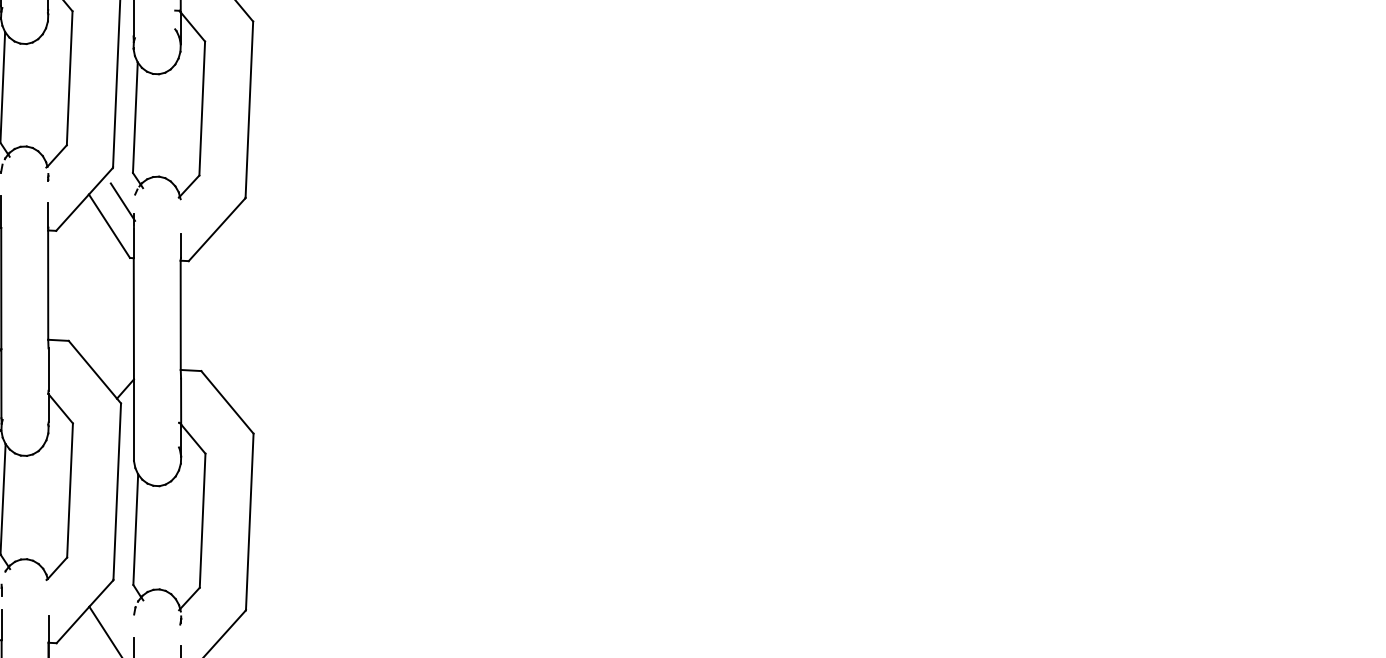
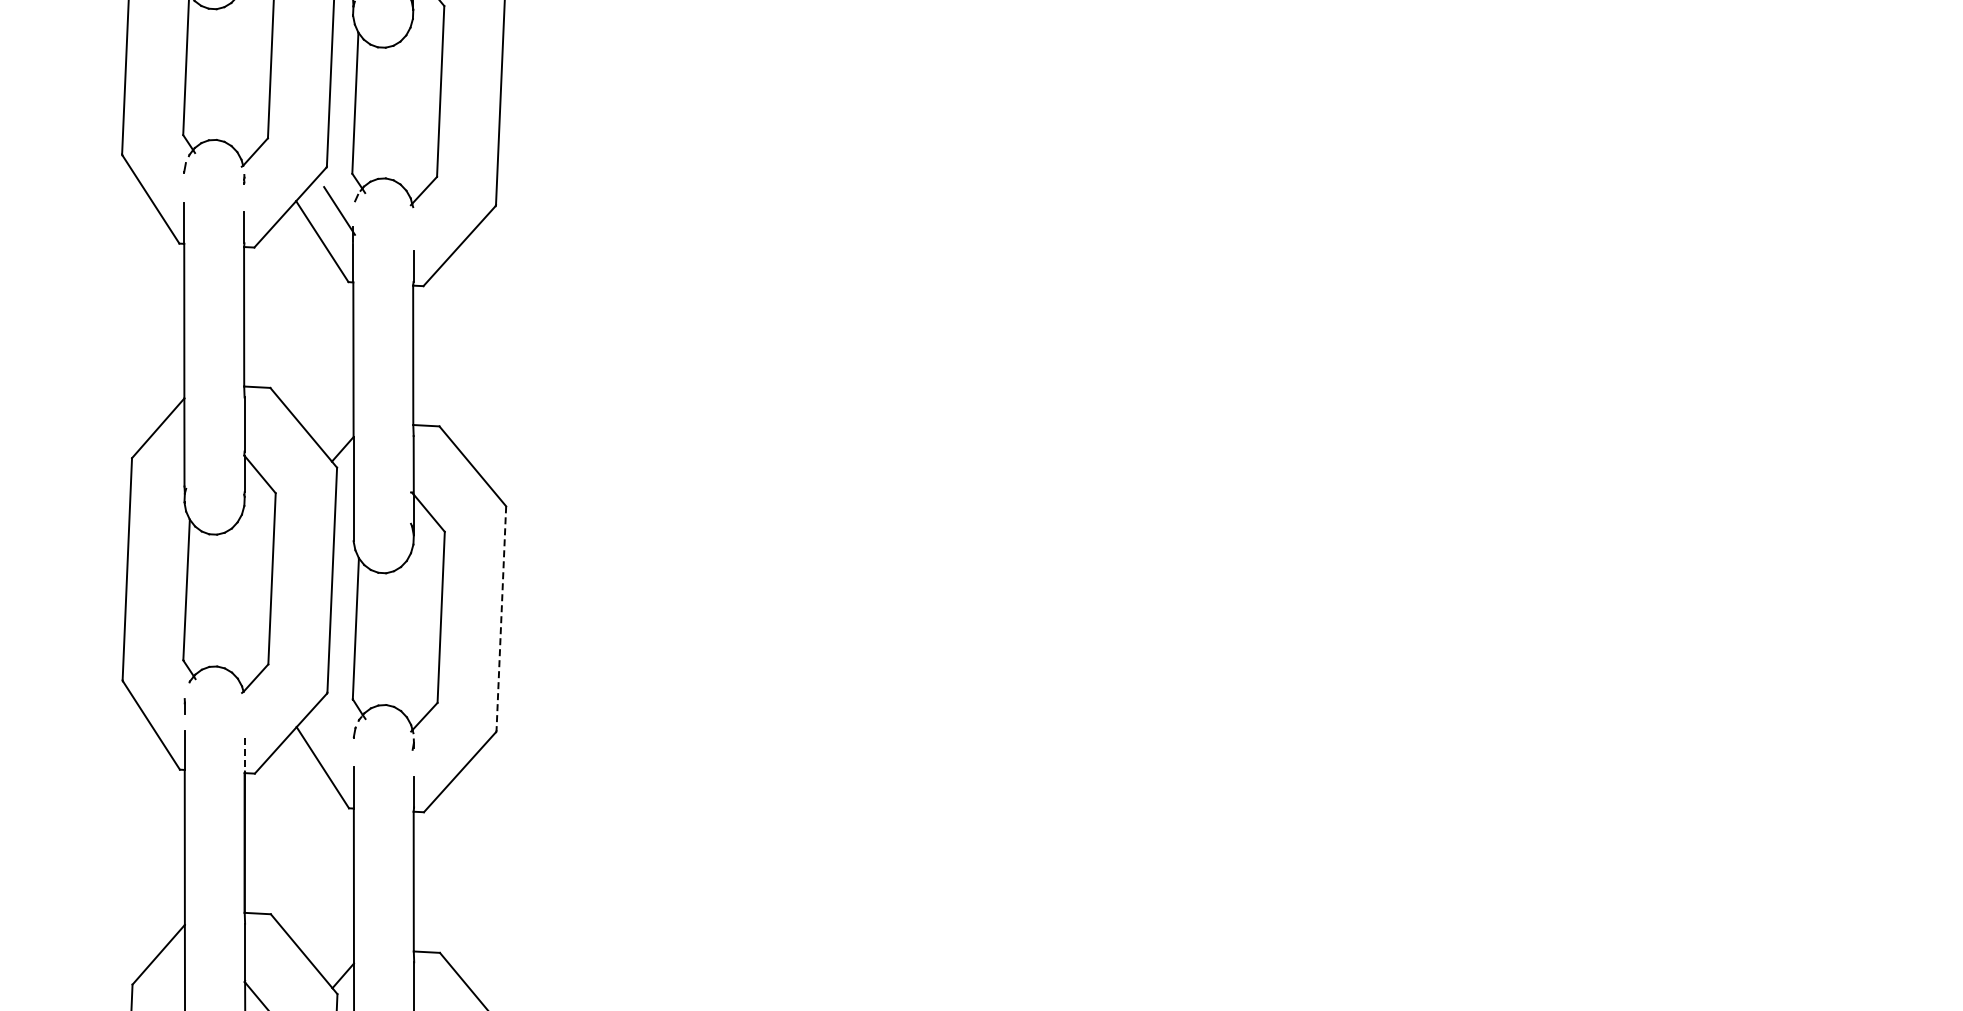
line: (249, 521) -> (501, 618), solid -> dashed
line: (48, 628) -> (244, 754), solid -> dashed

